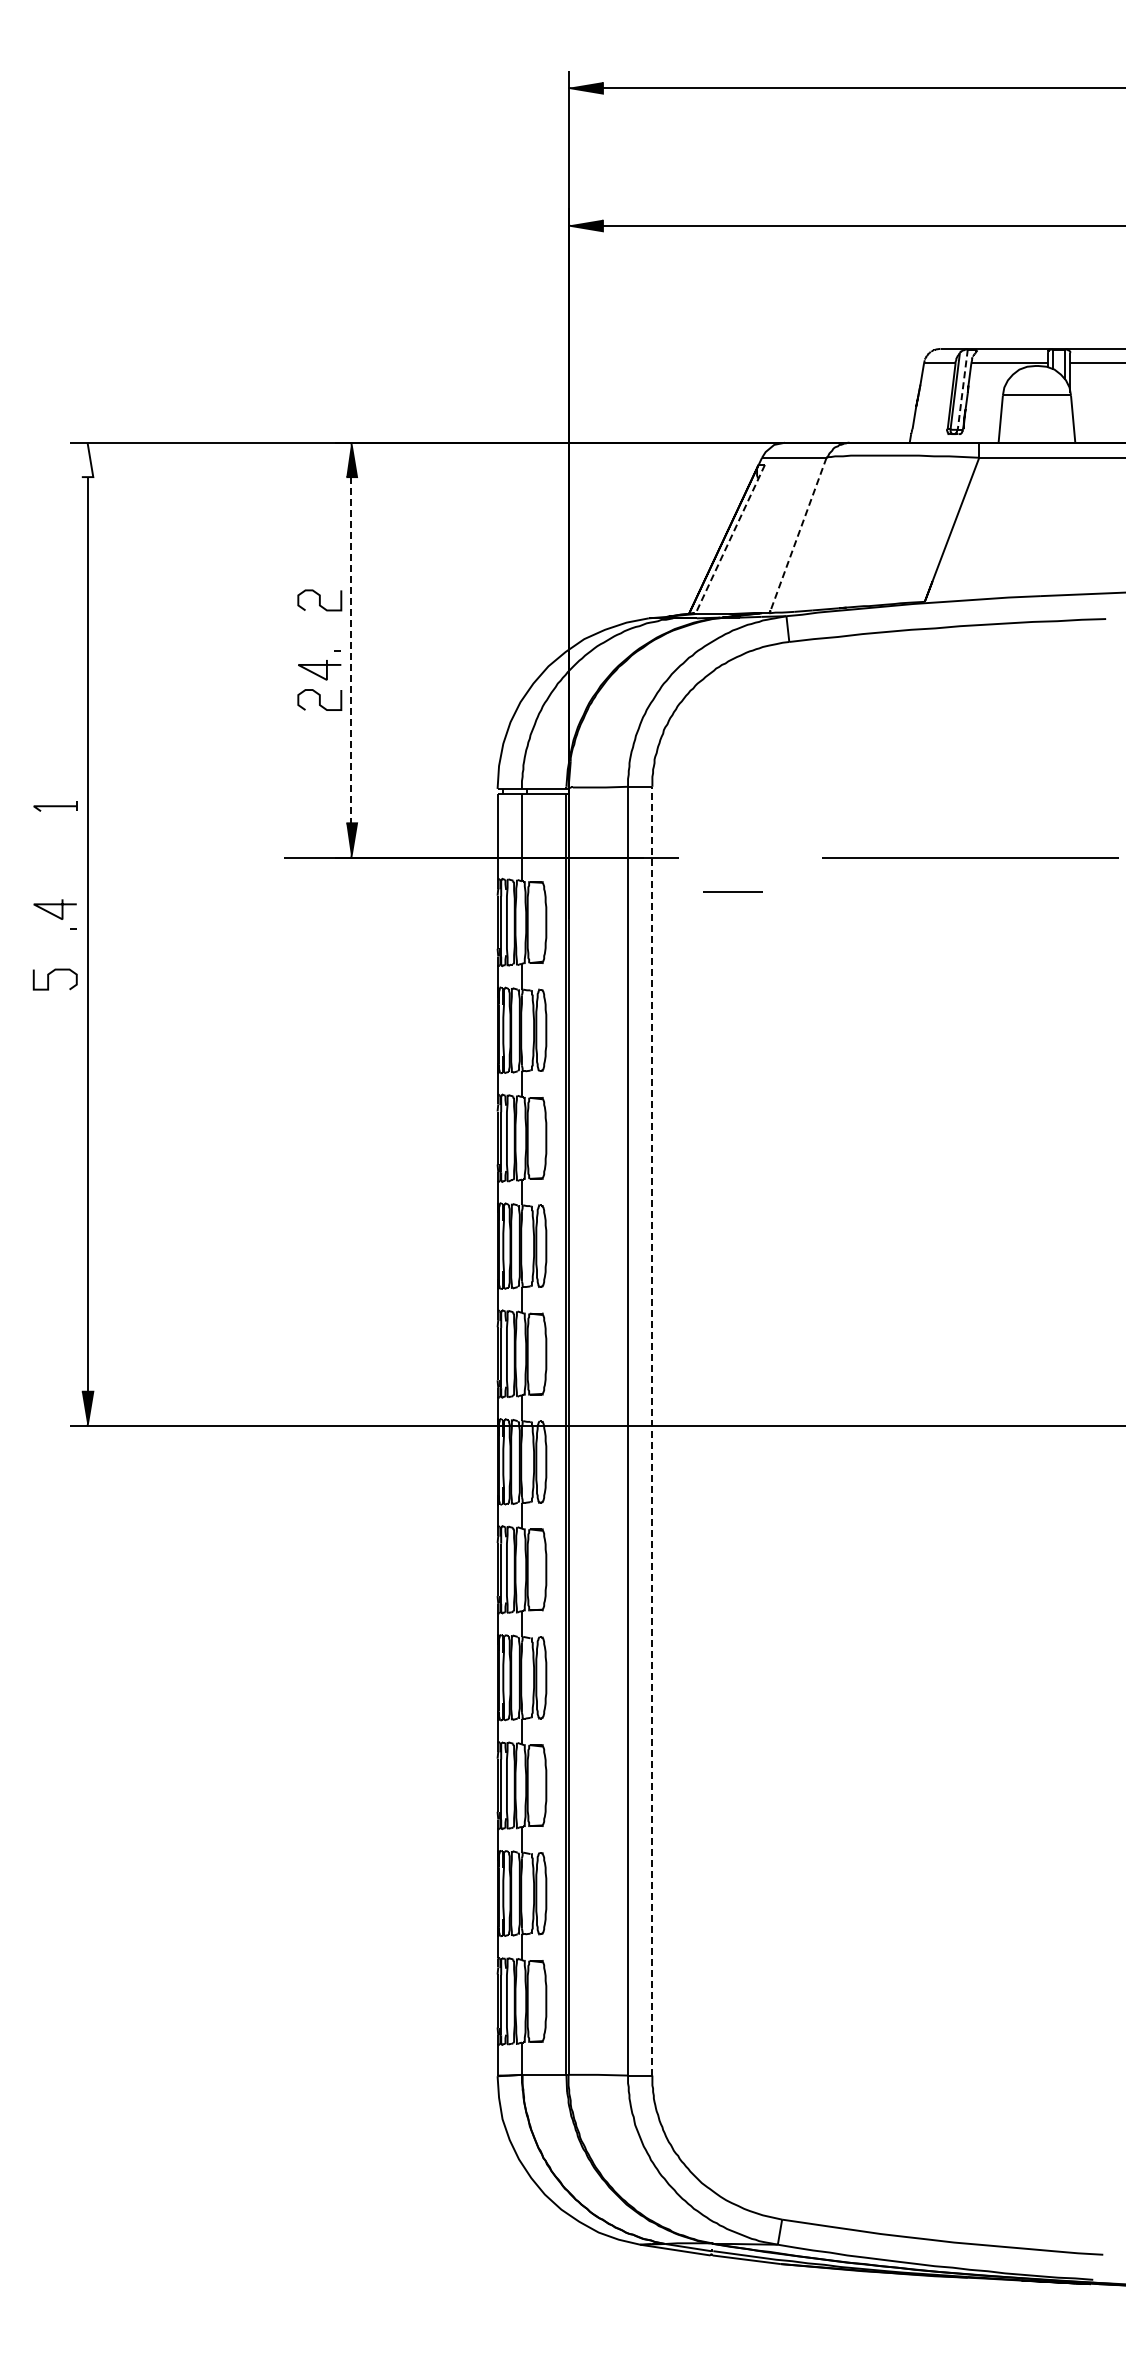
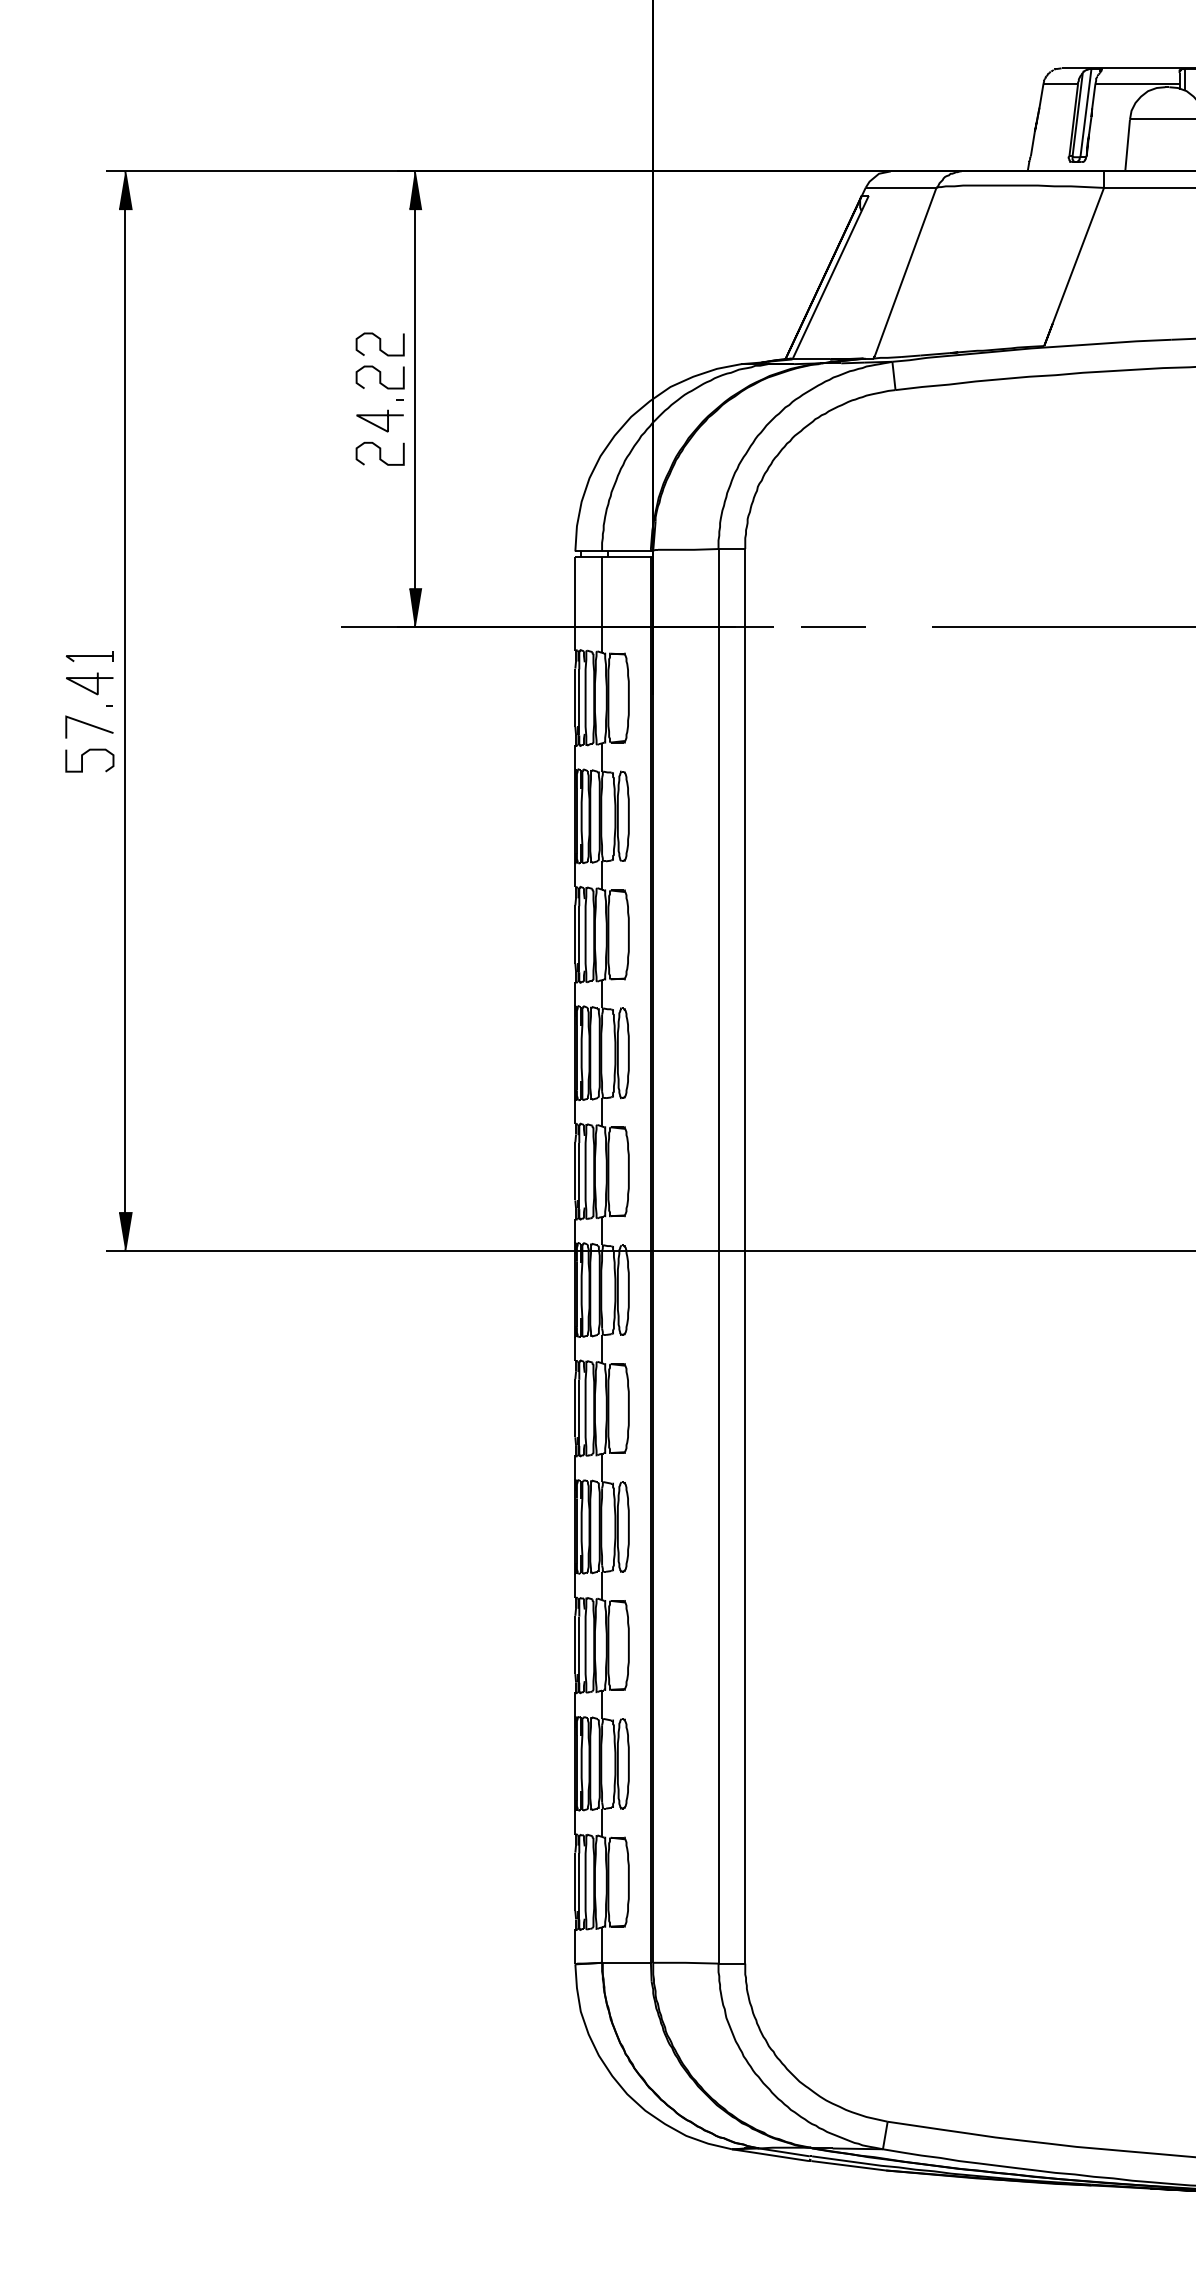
line: (962, 390) -> (1085, 114), dashed -> solid
fill: (87, 459) -> (125, 189), added
line: (798, 534) -> (905, 272), dashed -> solid
line: (729, 539) -> (829, 277), dashed -> solid
curve: (319, 630) -> (379, 377), added
line: (351, 650) -> (414, 399), dashed -> solid
part: (55, 806) -> (90, 656), moved
line: (732, 891) -> (833, 626), moved
line: (54, 947) -> (89, 725), added
line: (652, 1430) -> (745, 1255), dashed -> solid

